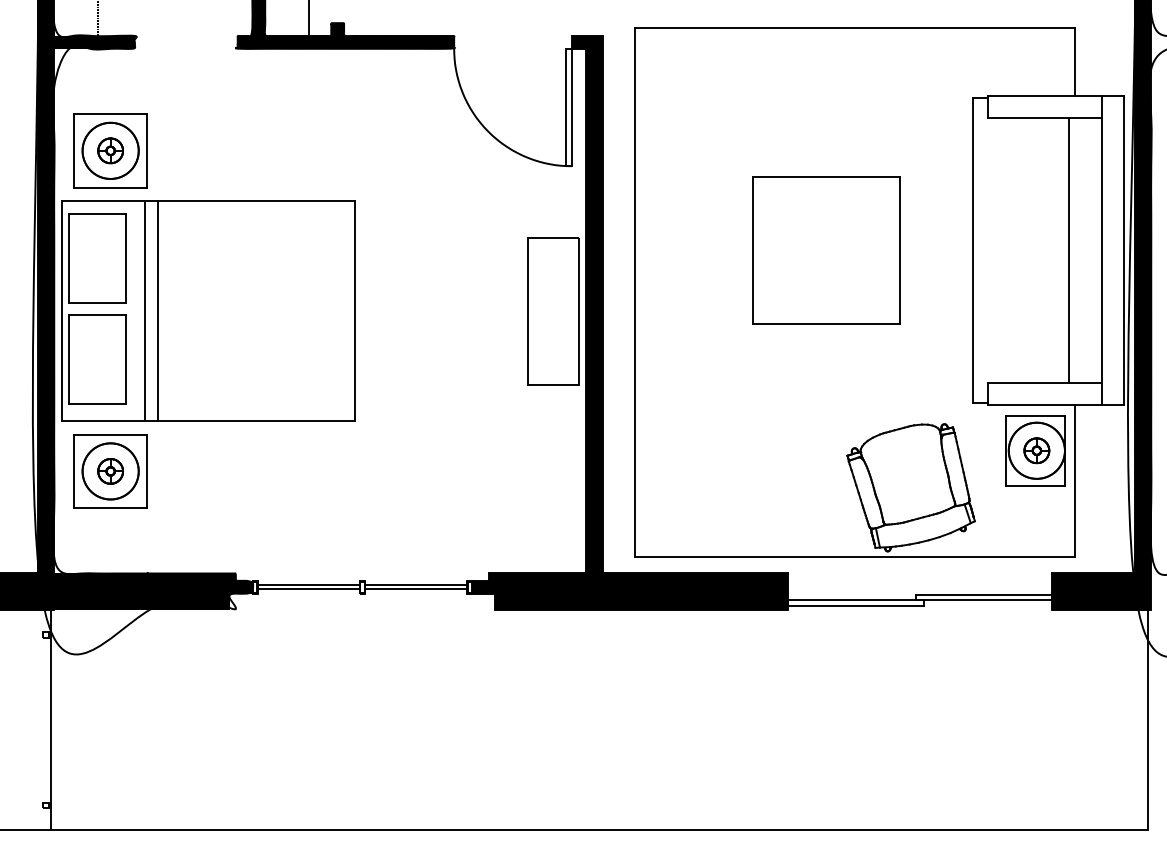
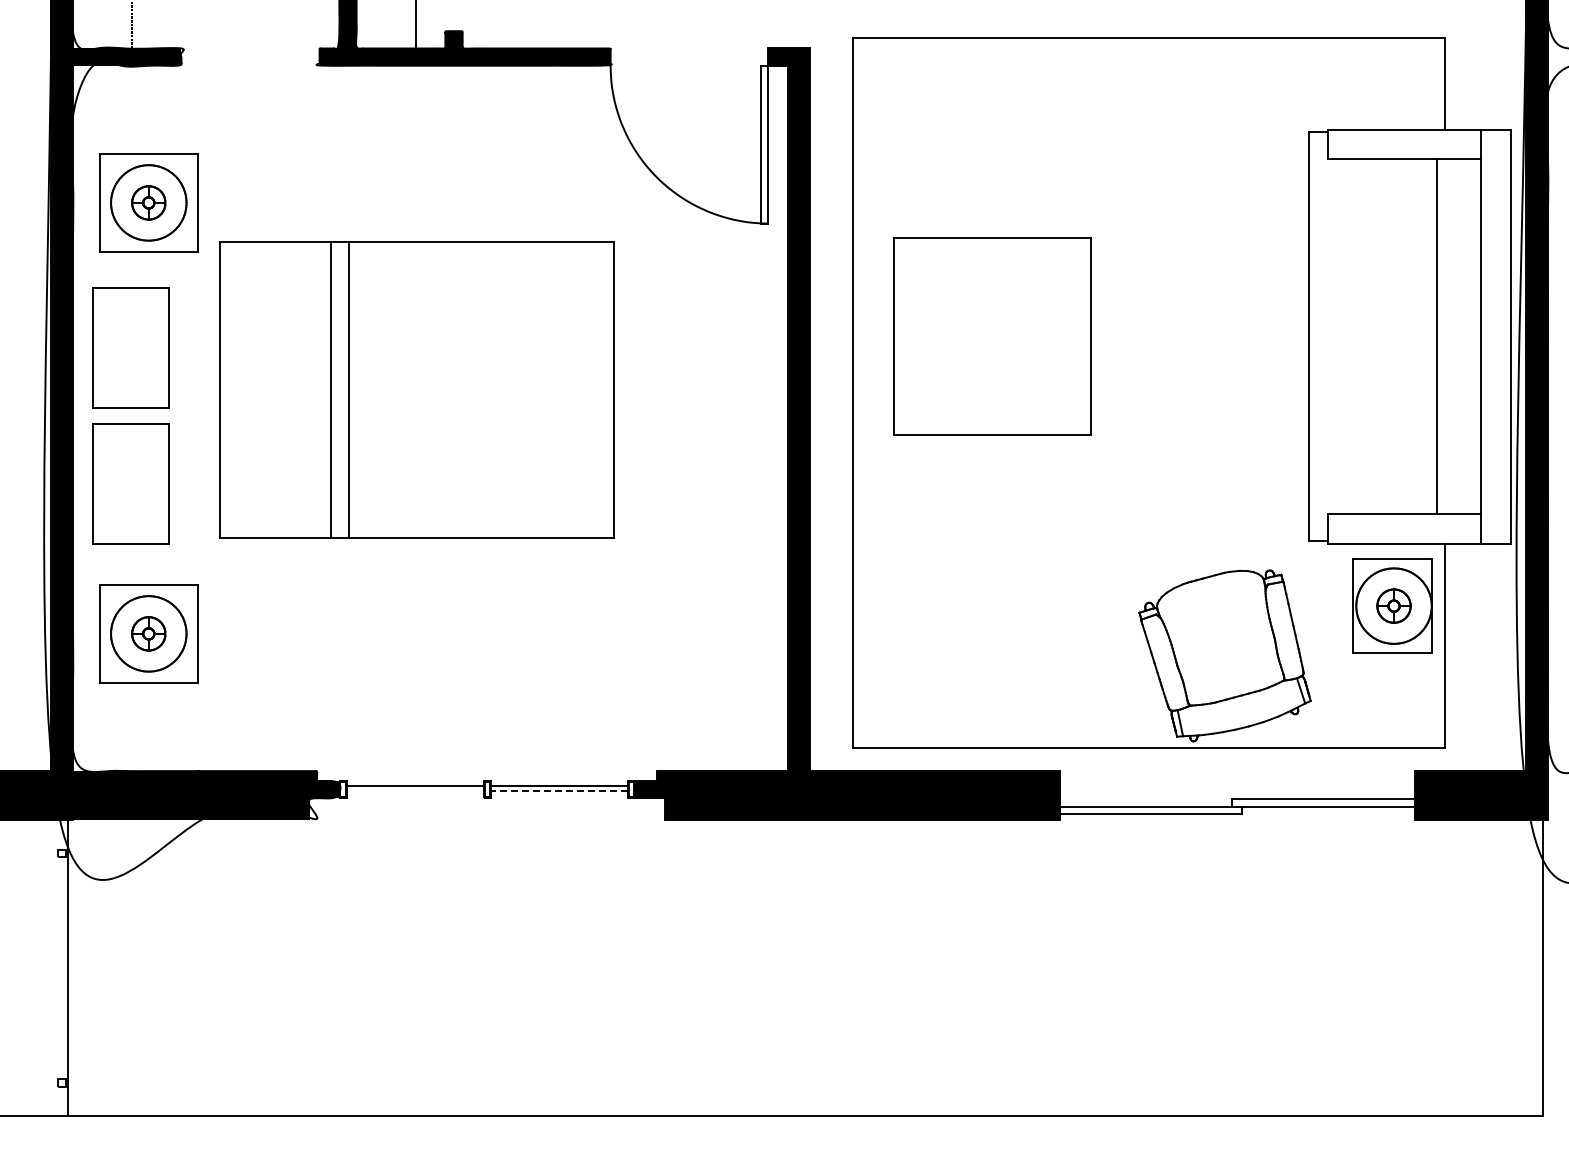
part: (826, 250) -> (992, 336), moved
part: (207, 310) -> (416, 389), moved
part: (553, 311) -> (743, 418), removed
line: (308, 588) -> (414, 791), removed
line: (415, 588) -> (558, 791), solid -> dashed

